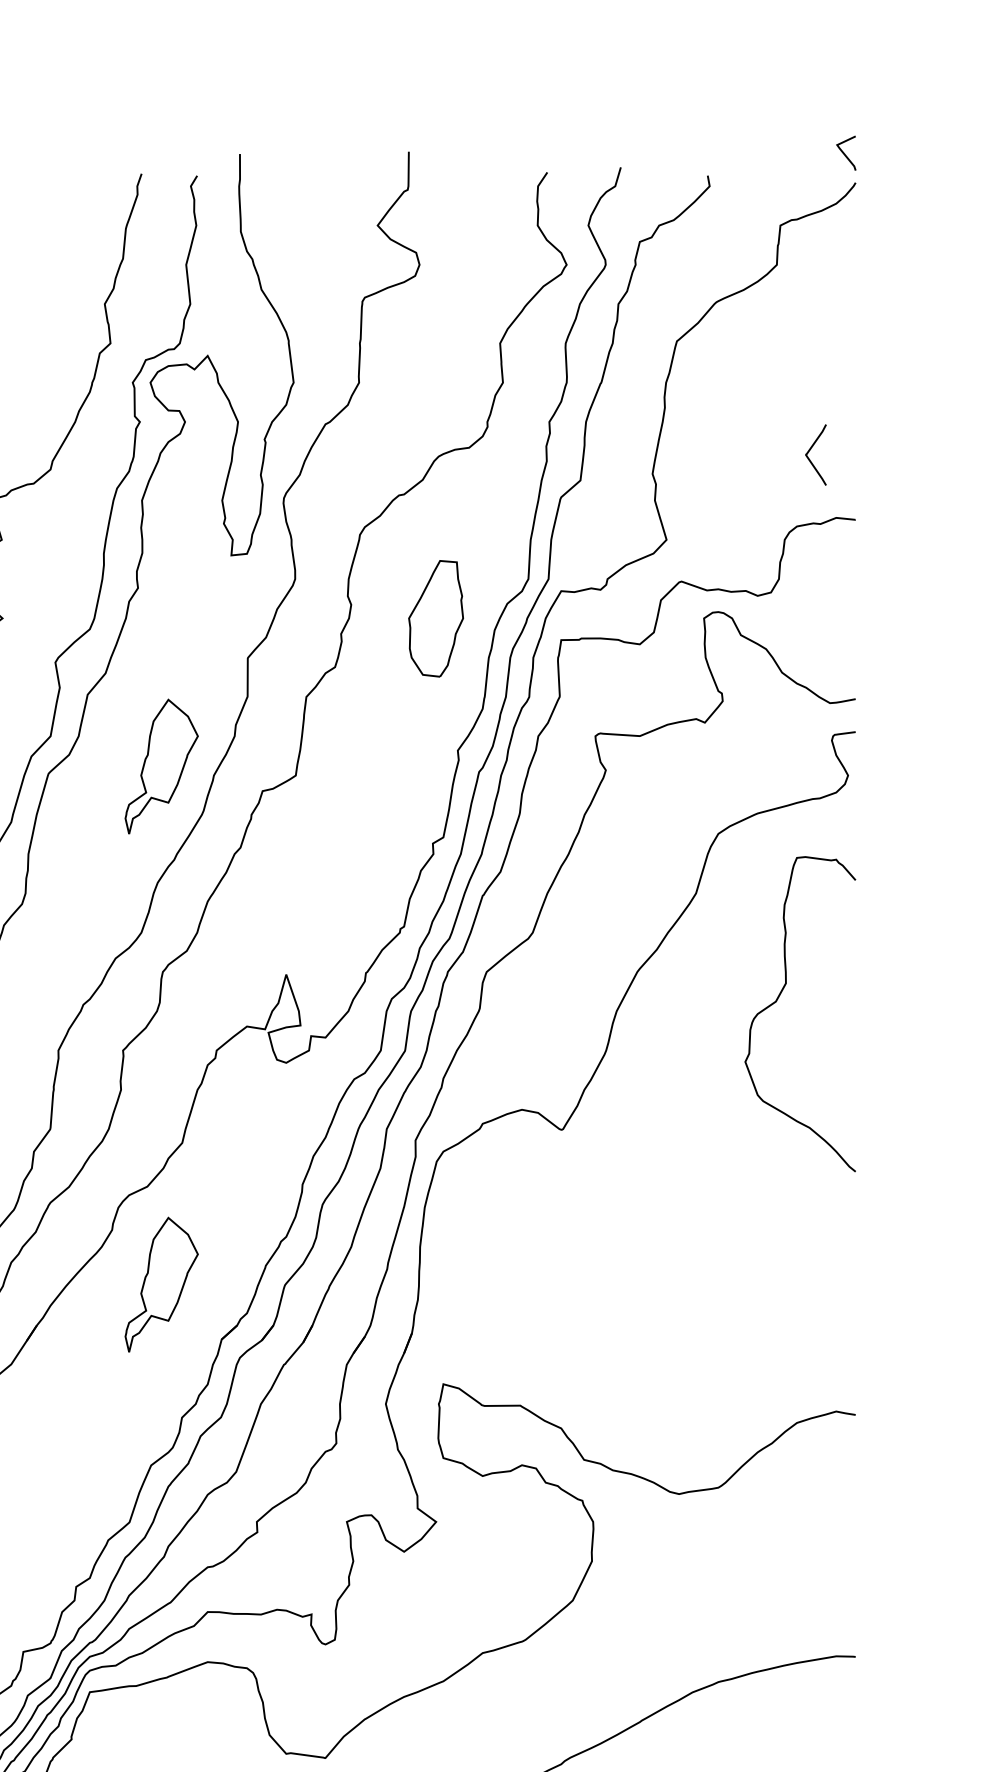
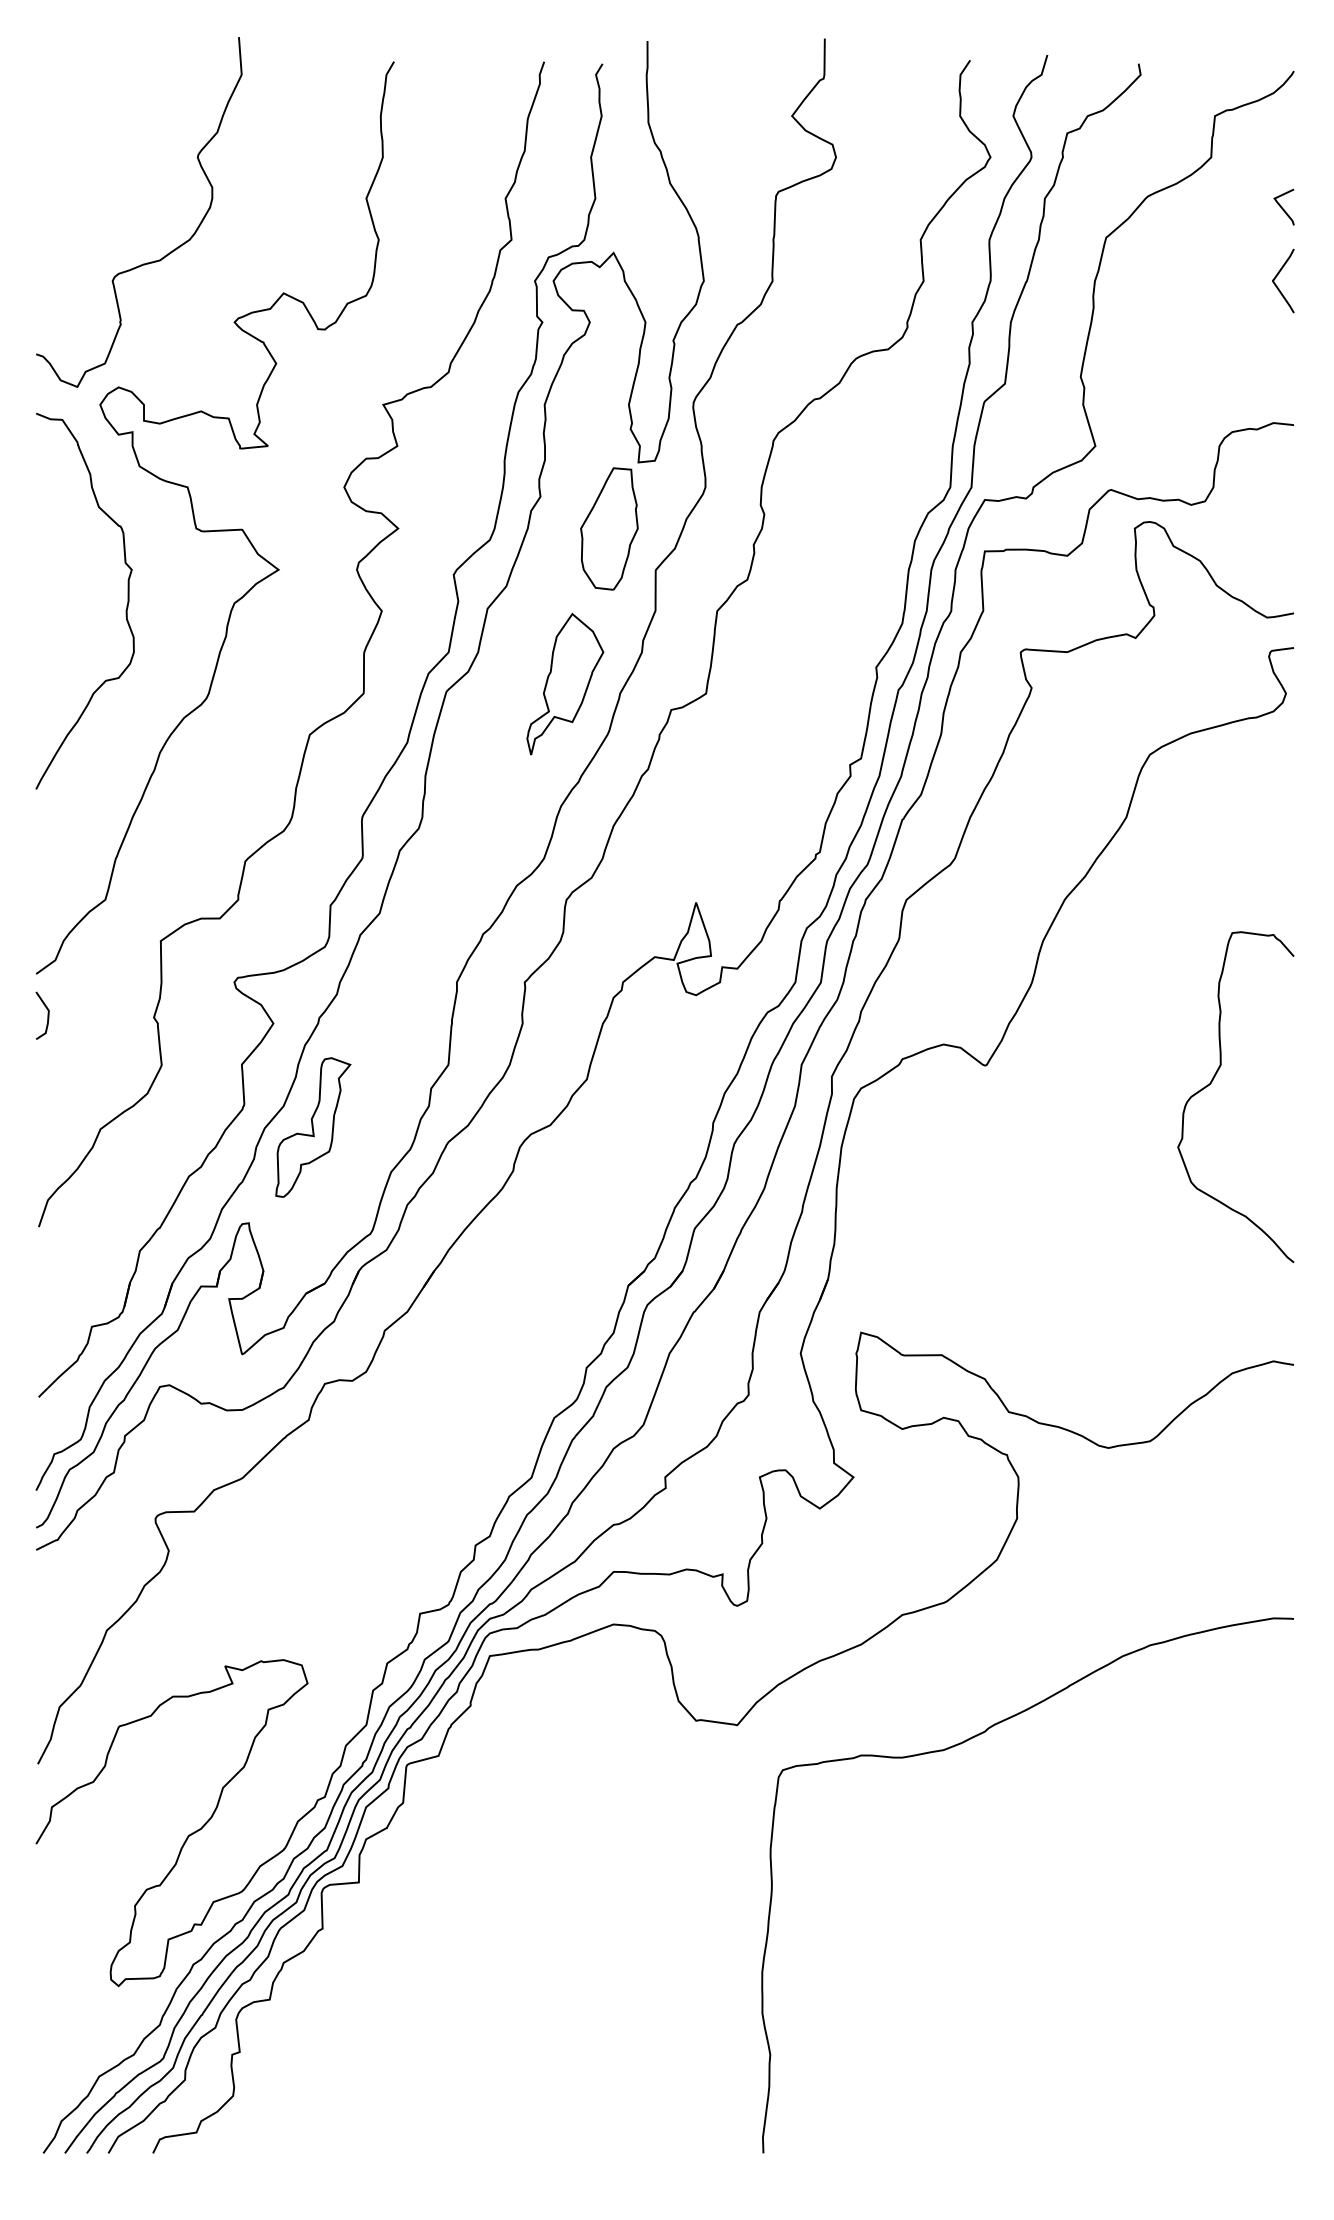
line: (844, 153) -> (1282, 207), moved
curve: (810, 450) -> (1277, 276), moved
part: (436, 618) -> (609, 528), moved
curve: (778, 1000) -> (1212, 1082), moved
part: (161, 1284) -> (565, 1227), removed

